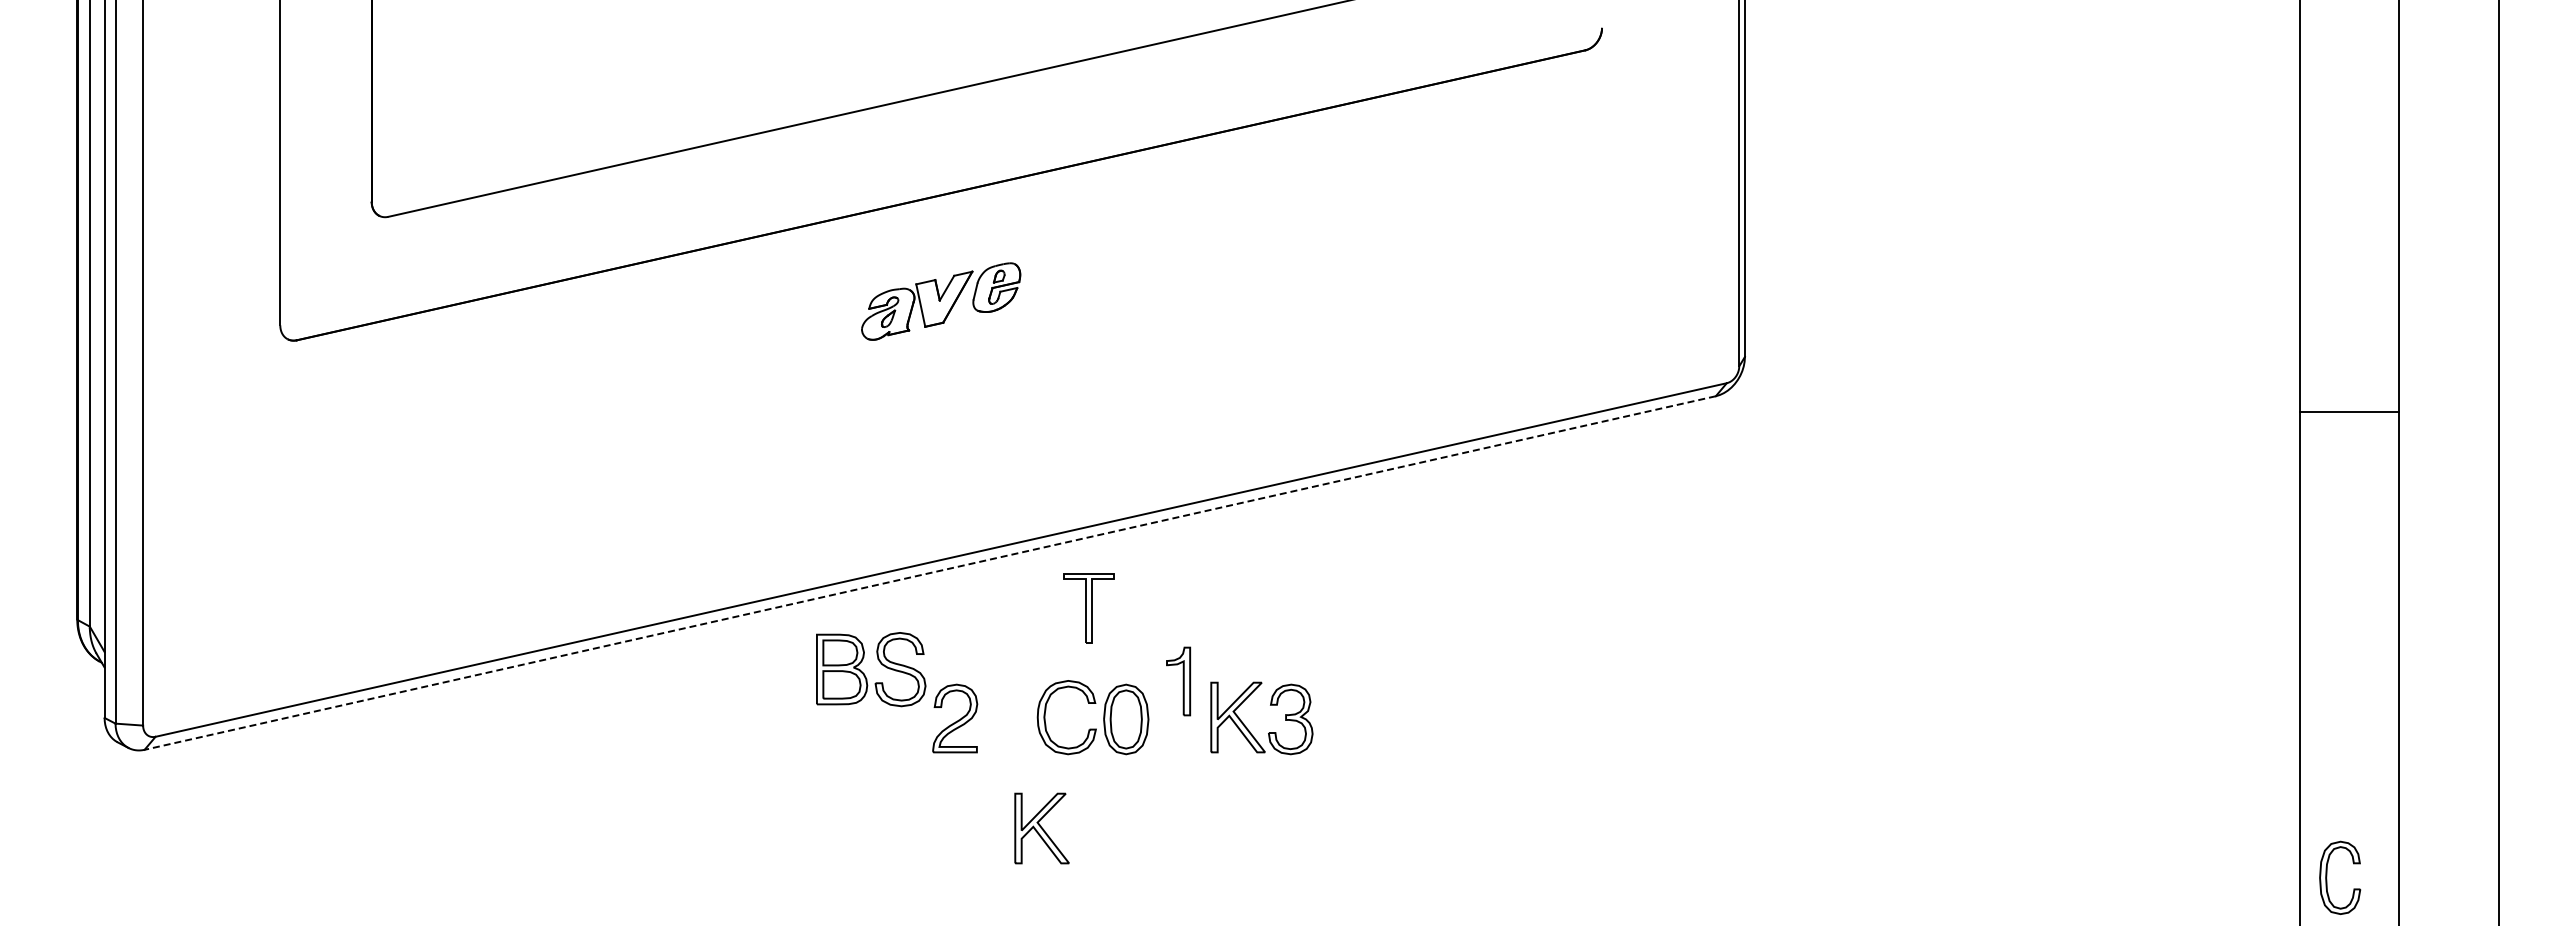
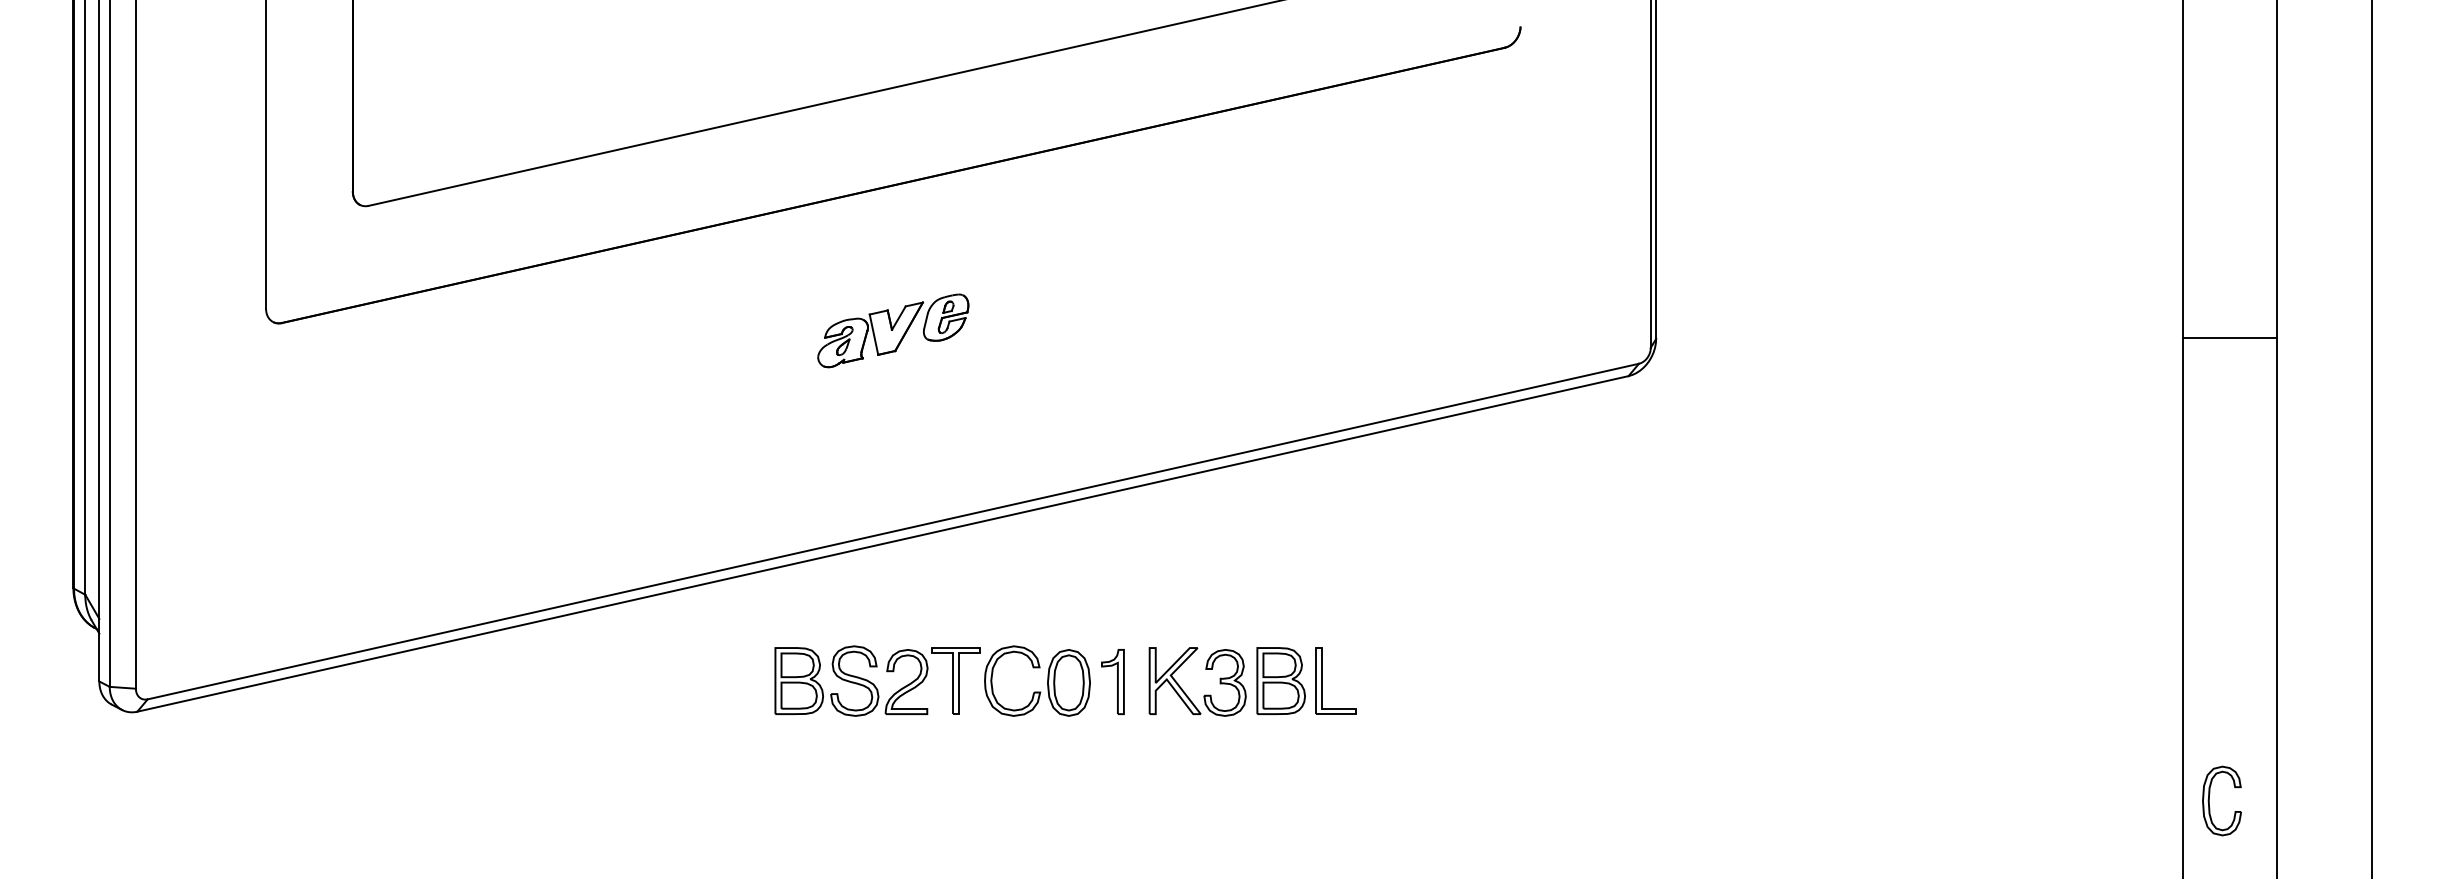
part: (941, 301) -> (893, 330), moved
line: (2349, 411) -> (2229, 337), moved
line: (929, 573) -> (882, 544), dashed -> solid
part: (1088, 608) -> (955, 681), moved
part: (864, 673) -> (820, 684), moved
part: (1178, 681) -> (1112, 681), moved
part: (1349, 717) -> (1280, 681), added
part: (1393, 717) -> (1322, 681), added
part: (1041, 828) -> (988, 786), removed
part: (2327, 877) -> (2210, 800), moved

